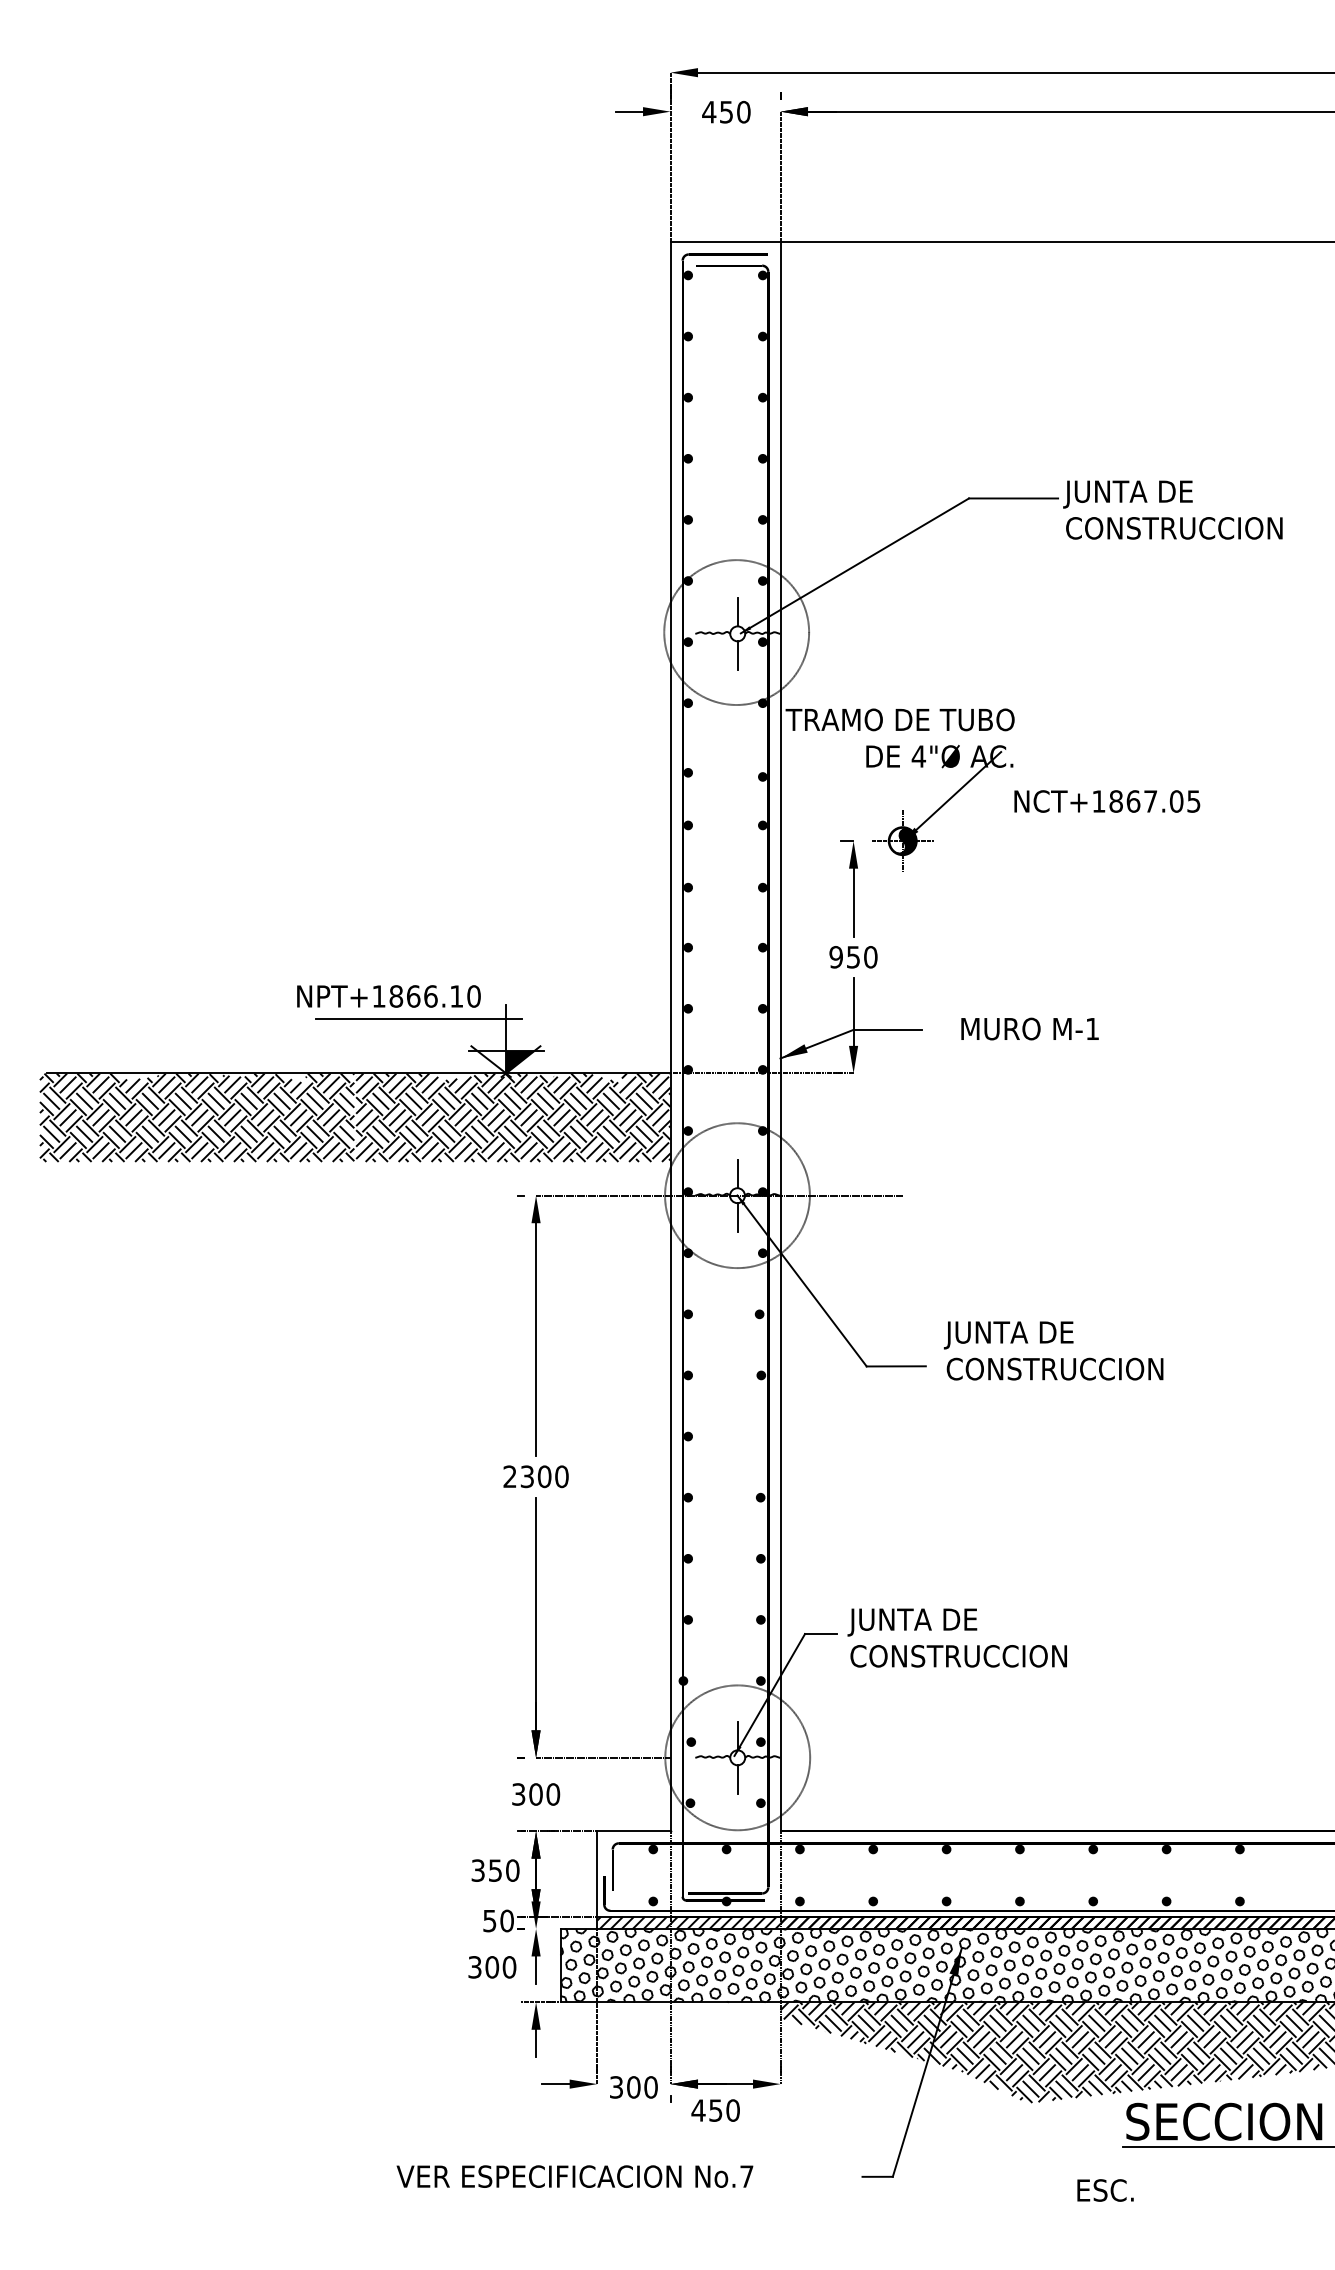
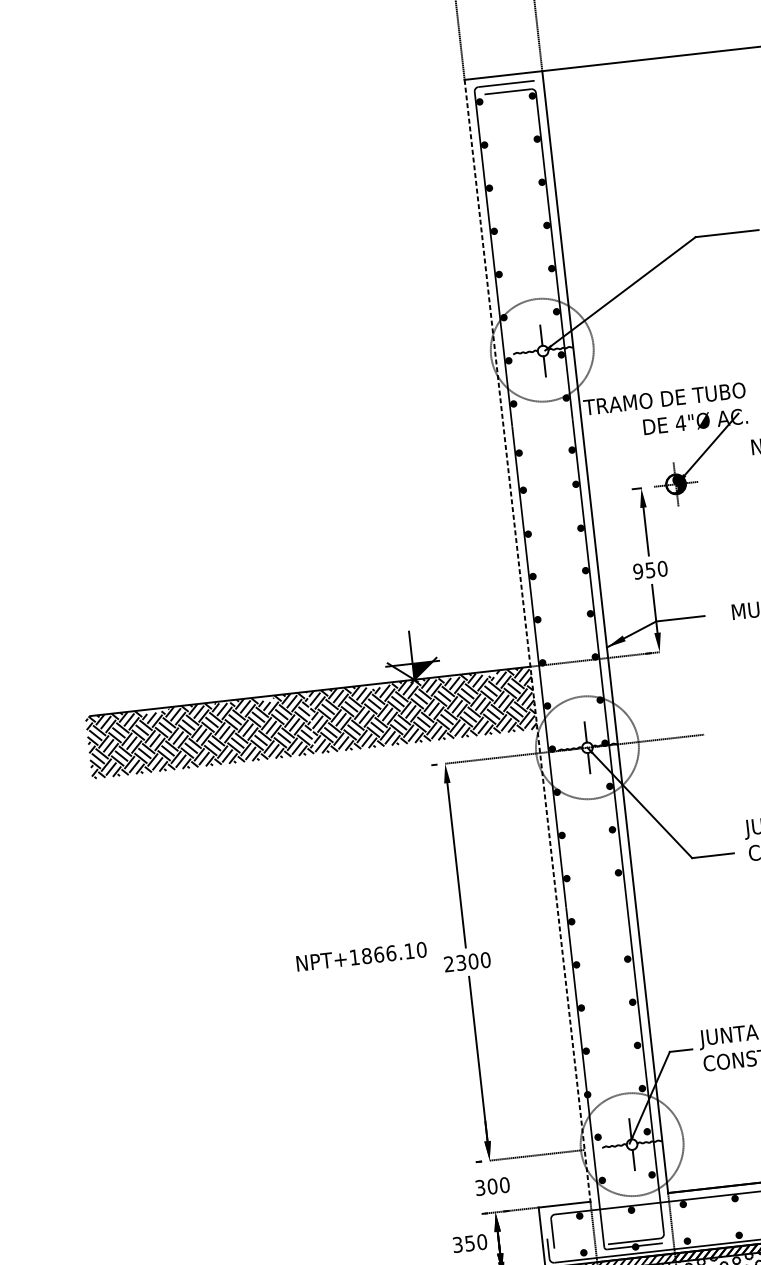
text: (388, 996) -> (361, 956), moved
line: (418, 1019) -> (348, 648), removed
line: (670, 1037) -> (527, 641), solid -> dashed

